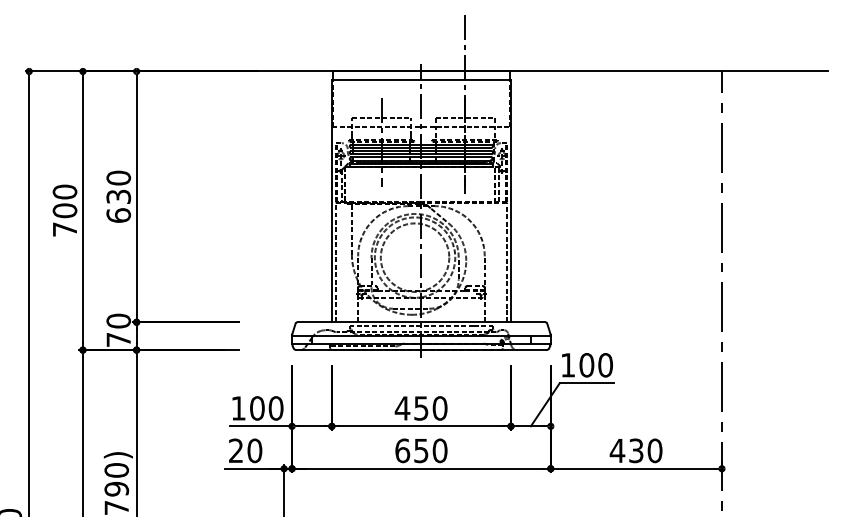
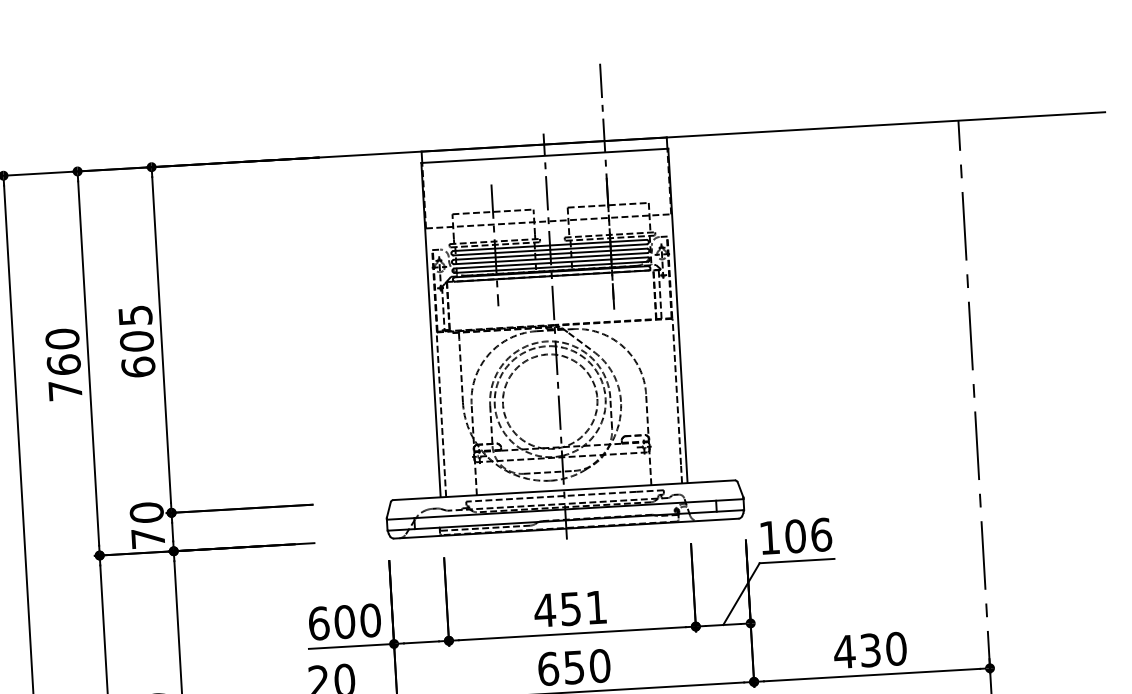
text: (118, 187) -> (135, 328), 630 -> 605
text: (64, 210) -> (63, 364), 700 -> 760
text: (605, 365) -> (821, 535), 100 -> 106
text: (238, 408) -> (318, 623), 100 -> 600
text: (439, 408) -> (595, 607), 450 -> 451

